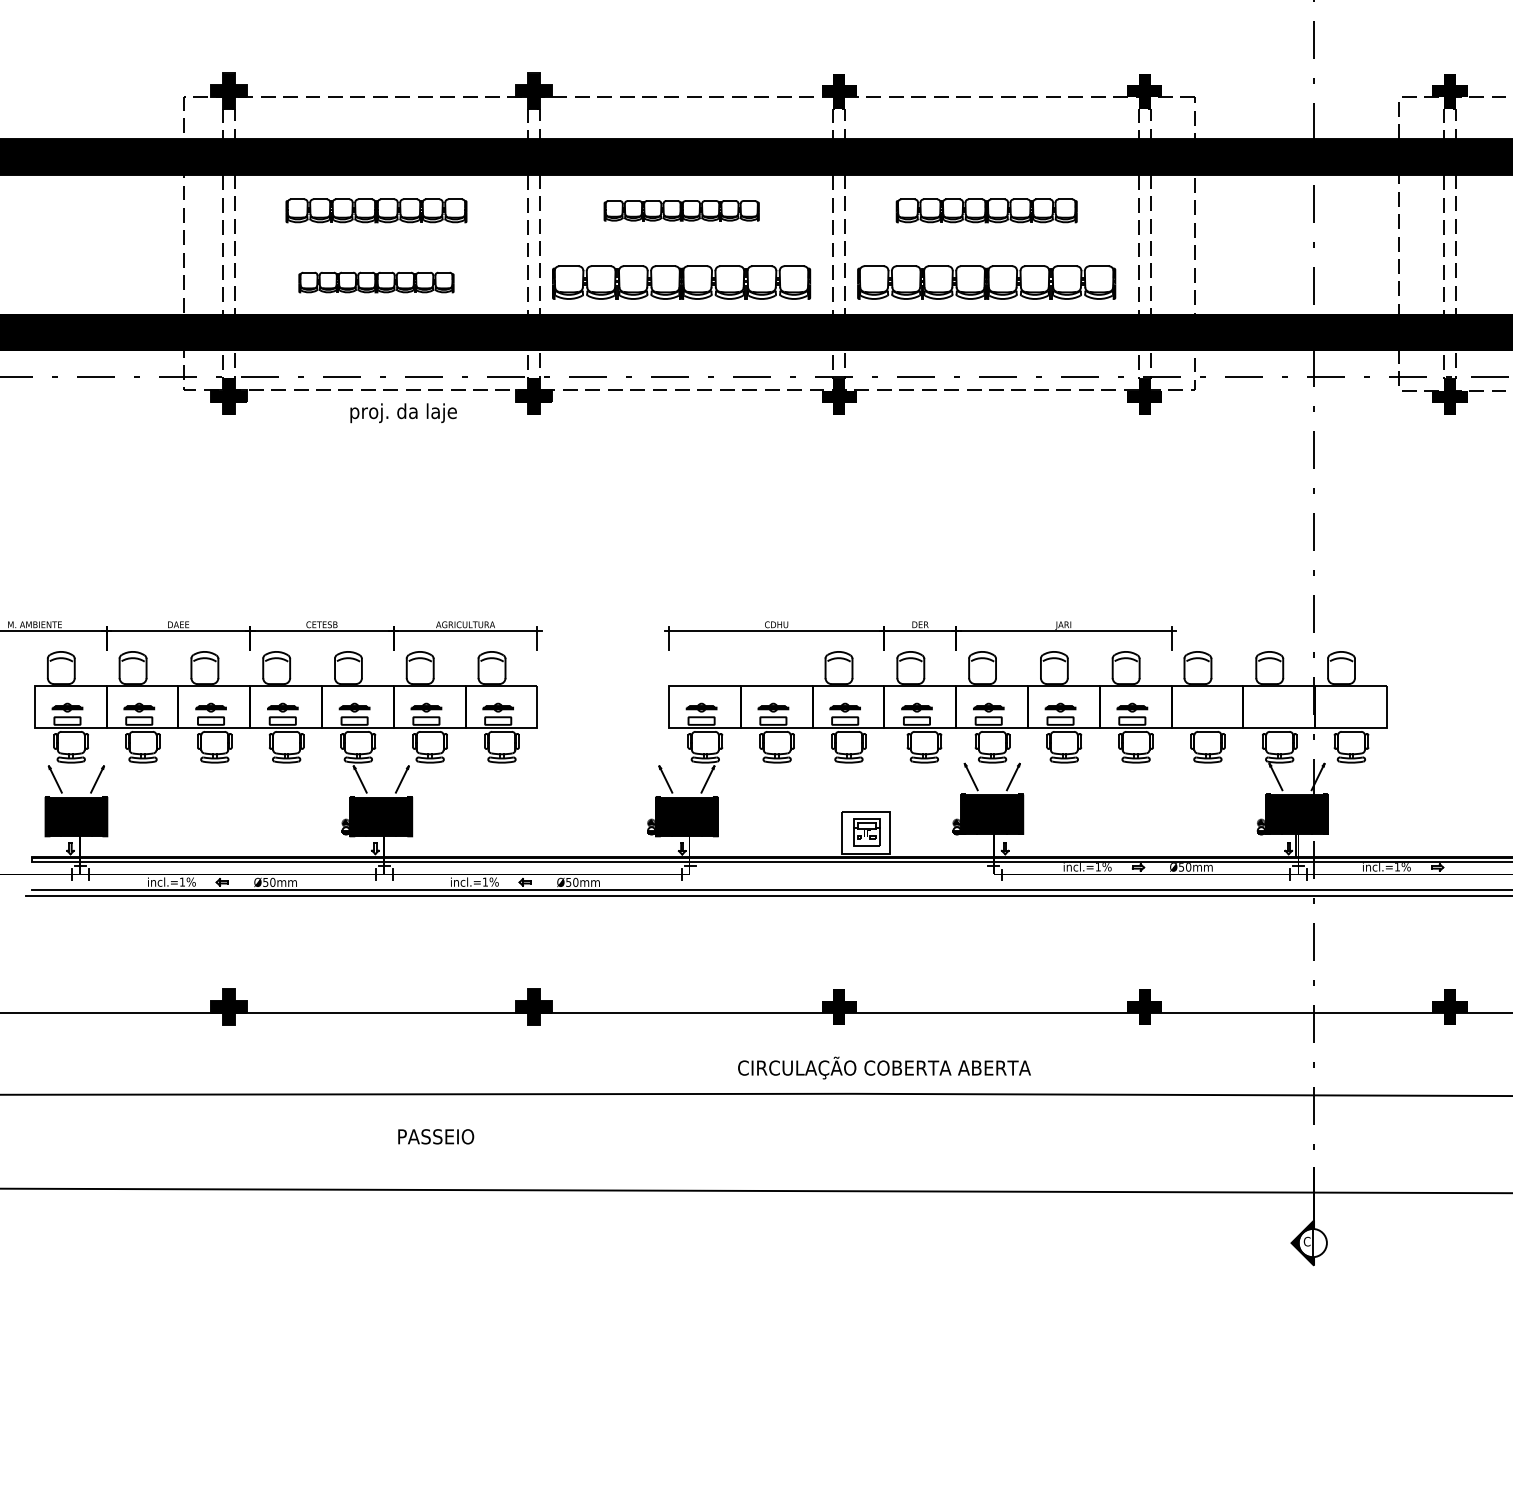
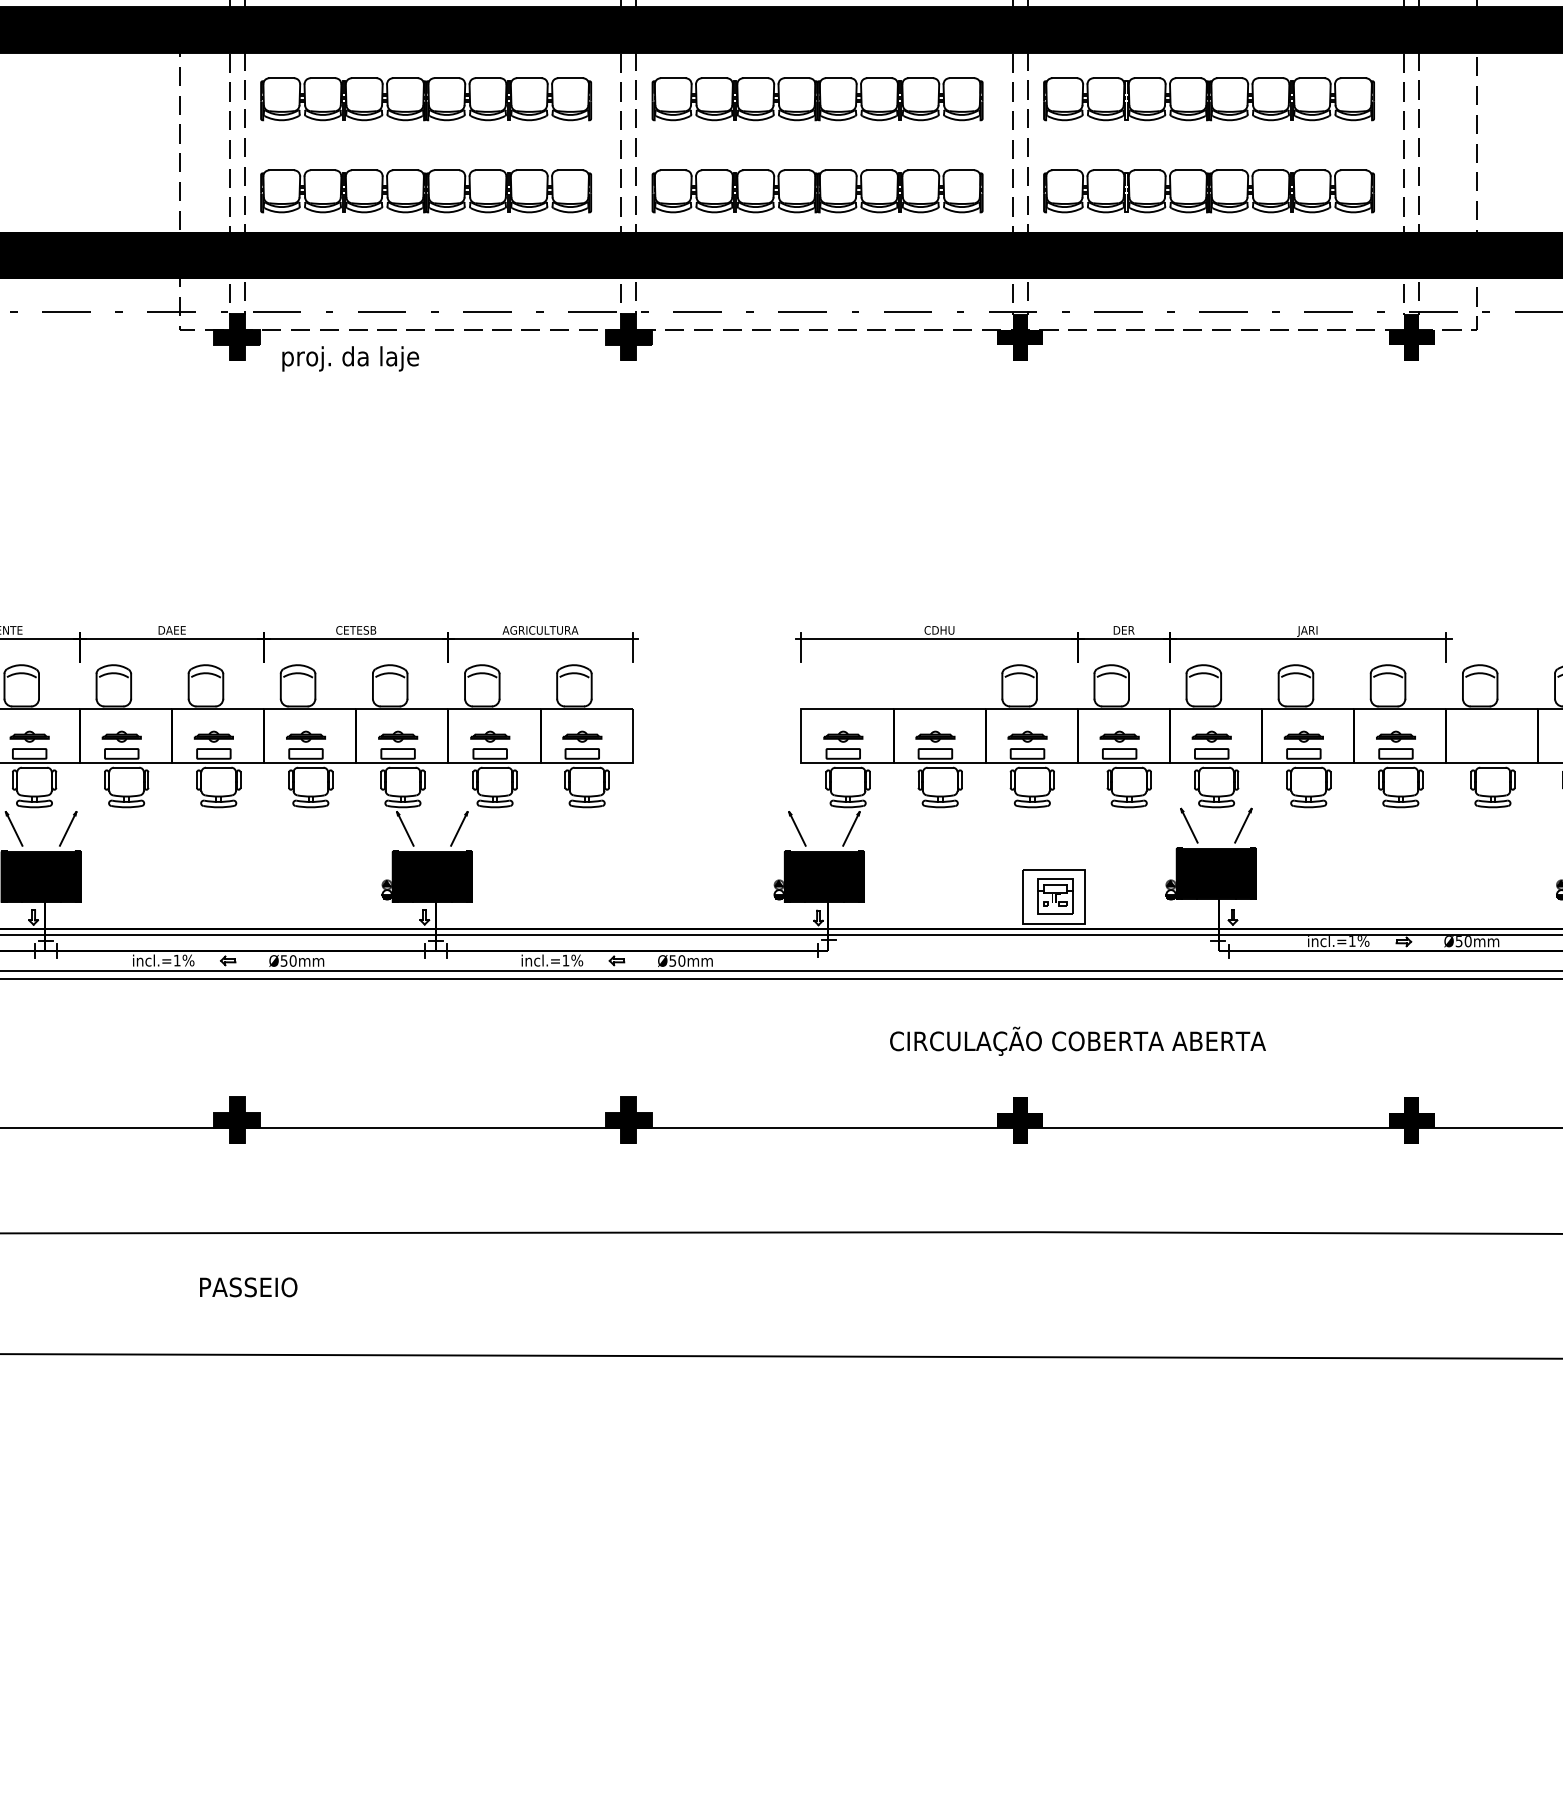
part: (376, 210) -> (426, 98), size x1.43
part: (681, 210) -> (817, 98), size x1.67
part: (986, 210) -> (1208, 98), size x1.43
part: (376, 282) -> (426, 191), size x1.67
text: (403, 413) -> (350, 359), moved
text: (884, 1067) -> (1077, 1040), moved
text: (436, 1136) -> (249, 1286), moved

